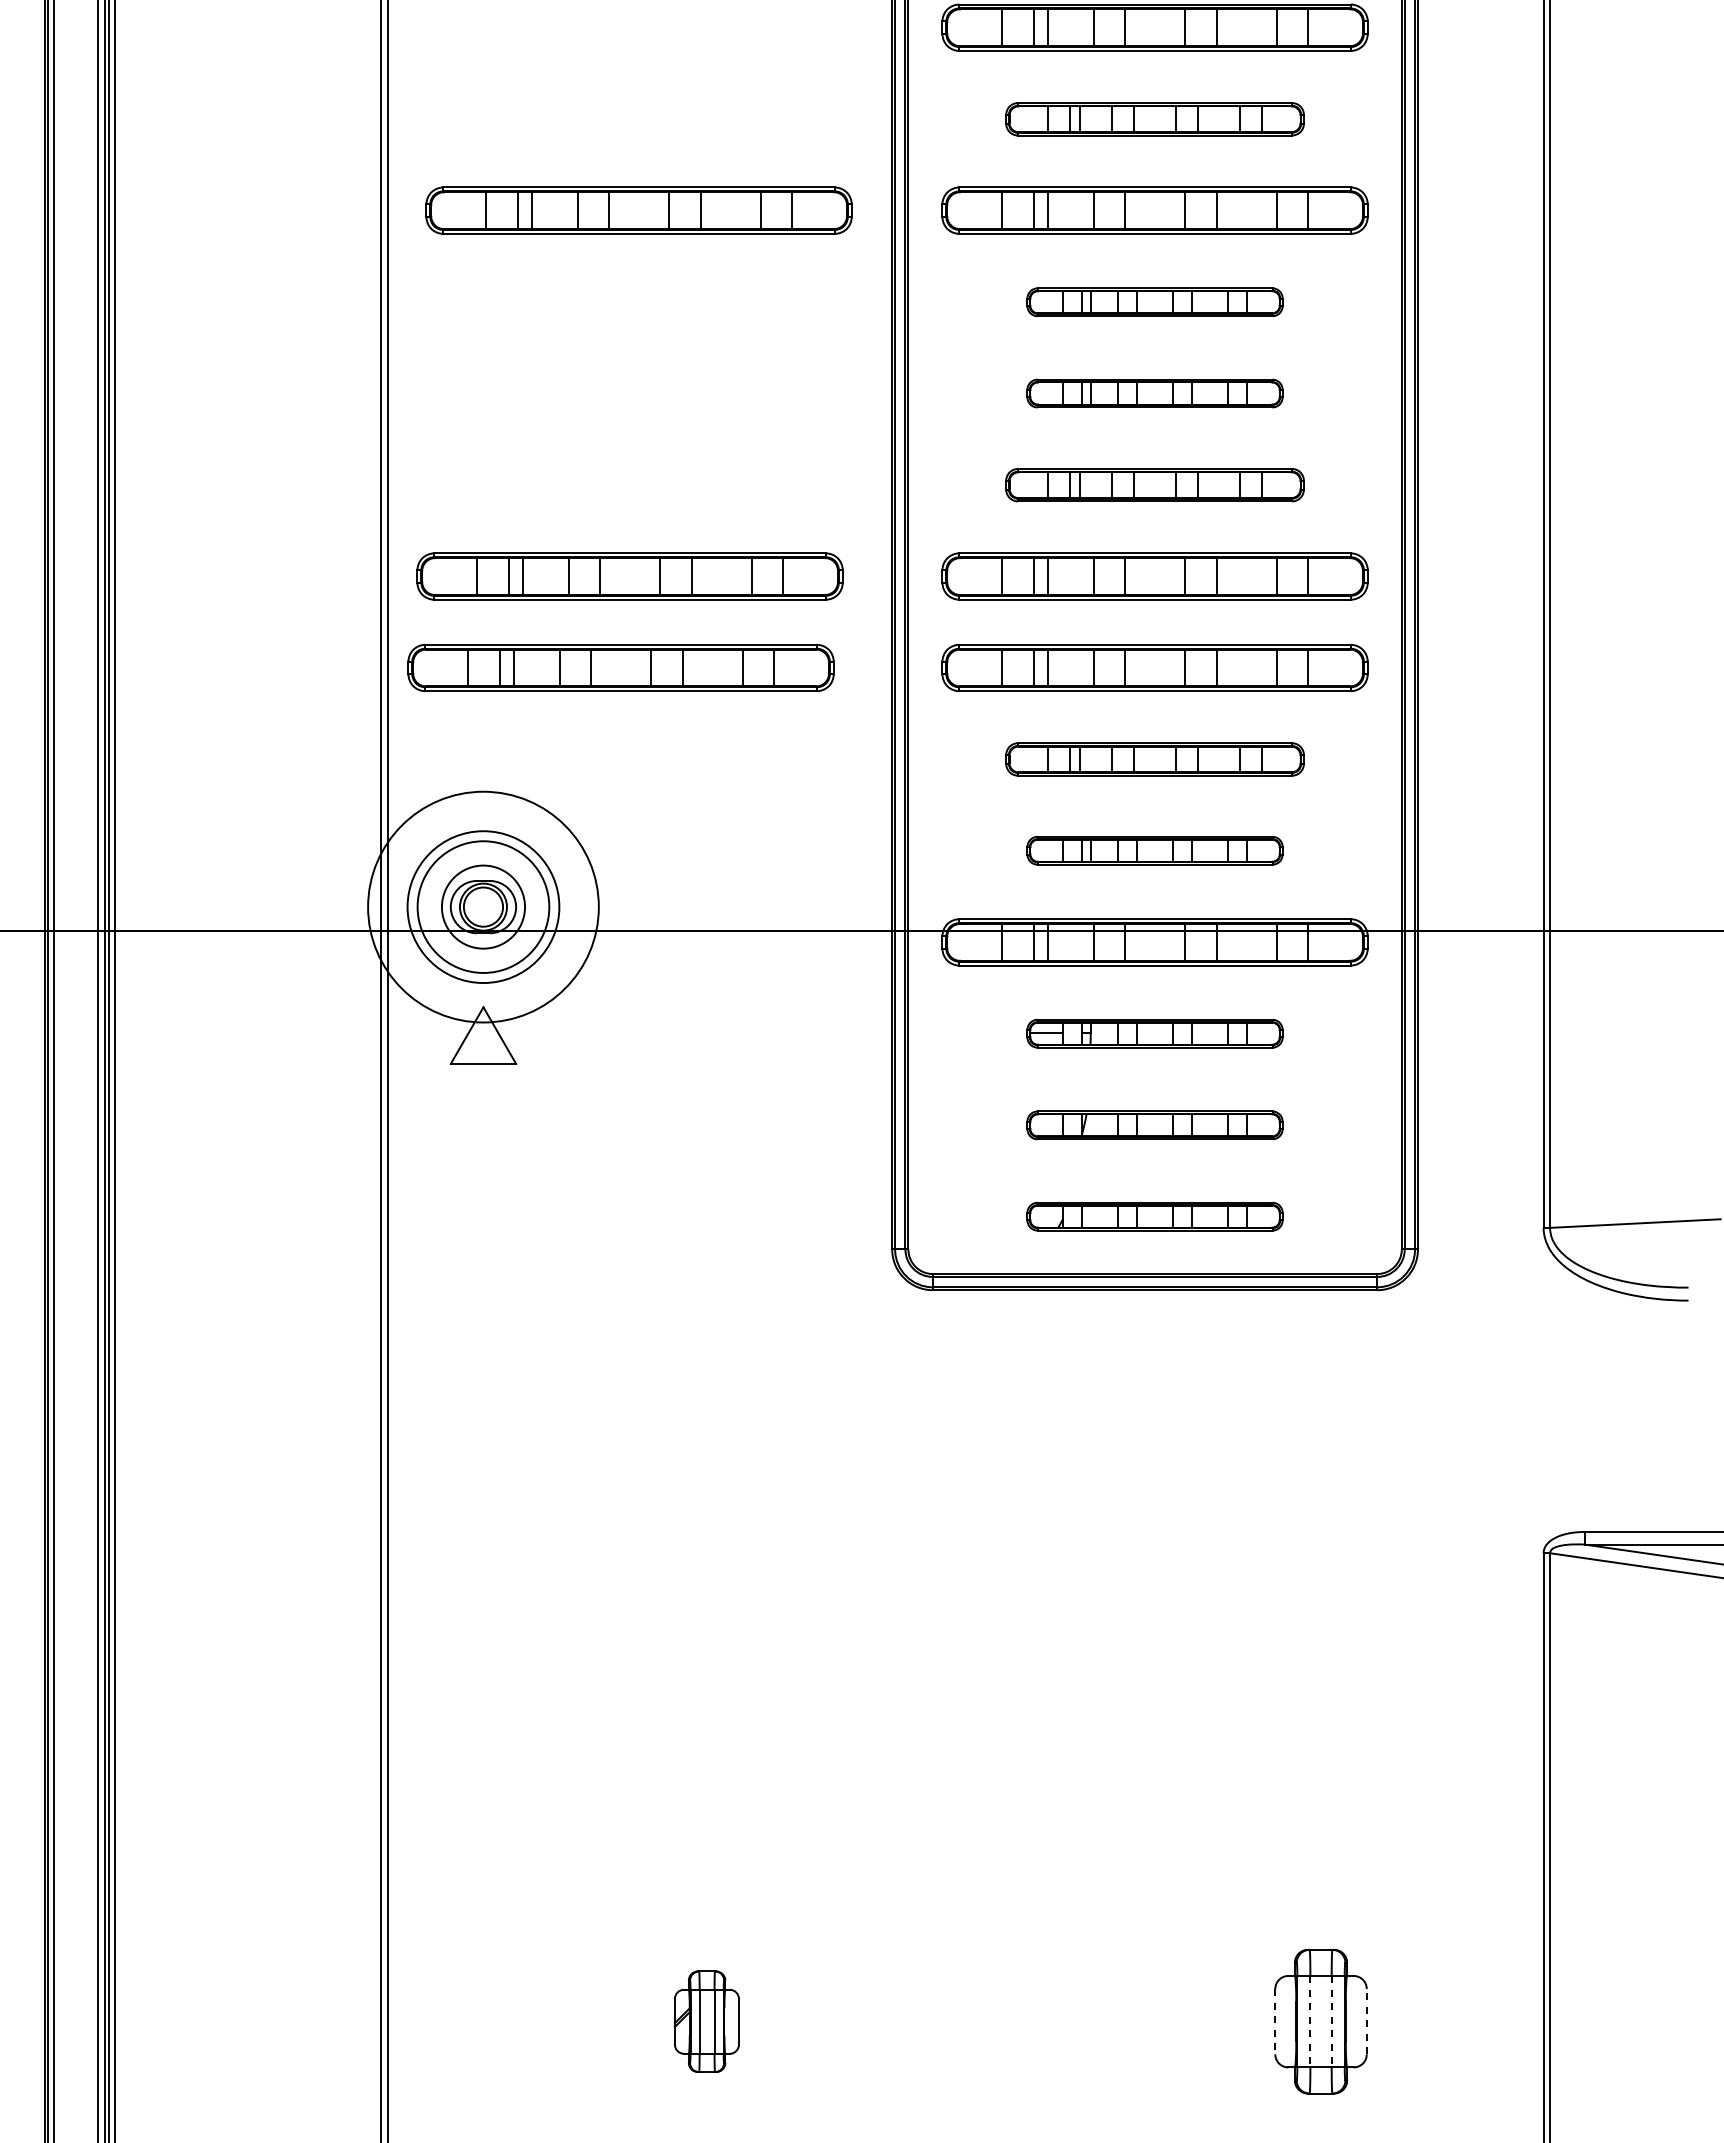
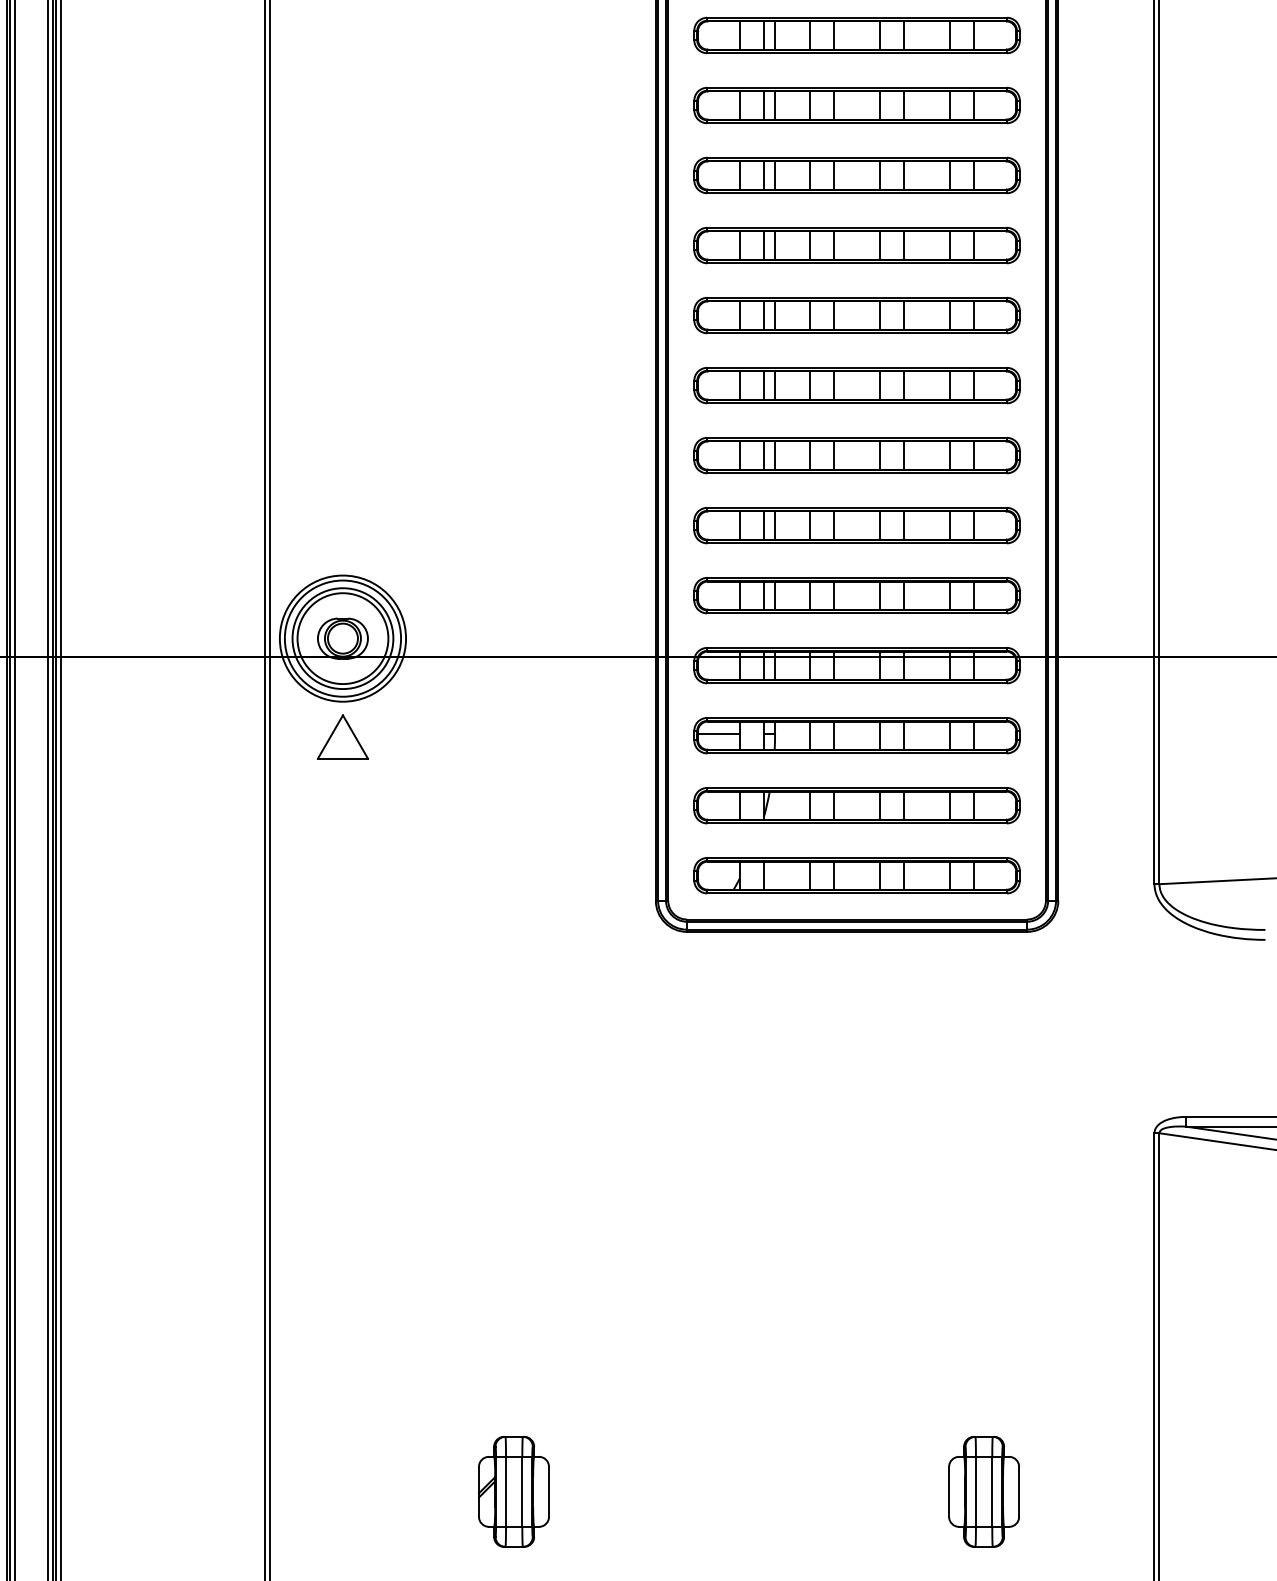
part: (1154, 119) -> (856, 35), size x1.43
part: (638, 210) -> (461, 105), removed
part: (1154, 302) -> (856, 175), size x1.67
part: (1154, 393) -> (856, 245), size x1.67
part: (1154, 485) -> (856, 315), size x1.43
part: (629, 576) -> (454, 385), removed
part: (620, 667) -> (447, 455), removed
part: (1154, 759) -> (856, 525), size x1.43
part: (1154, 850) -> (856, 595), size x1.67
circle: (483, 906) -> (342, 638), size x0.71
circle: (483, 906) -> (342, 638), size x1.43
part: (1154, 1033) -> (856, 735), size x1.67
part: (1154, 1125) -> (856, 805), size x1.67
part: (1154, 1216) -> (856, 875), size x1.67
part: (706, 2021) -> (513, 1491), size x1.43
line: (1275, 2021) -> (949, 1491), dashed -> solid
line: (1310, 2021) -> (976, 1491), dashed -> solid
line: (1331, 2021) -> (992, 1491), dashed -> solid
line: (1366, 2021) -> (1018, 1491), dashed -> solid

